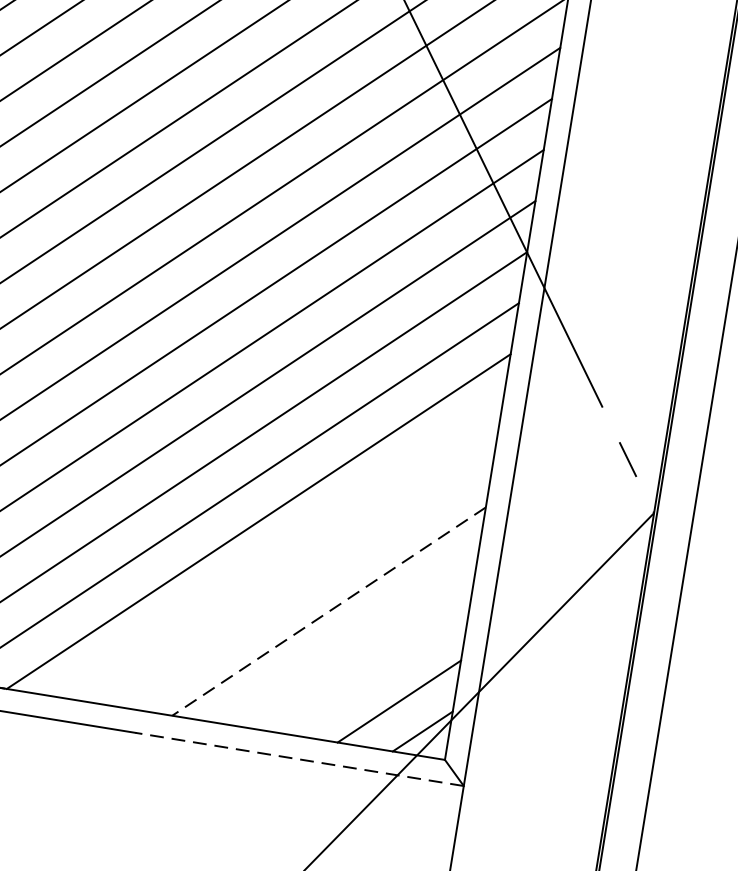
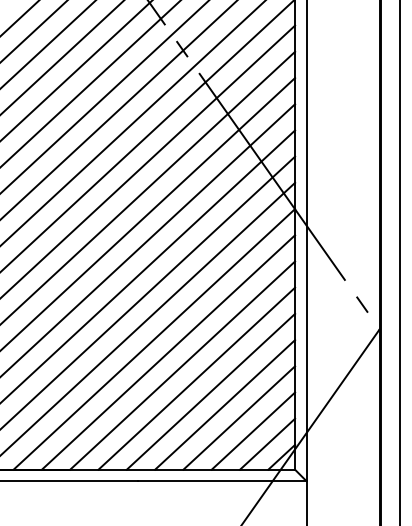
line: (281, 551) -> (196, 378), added
line: (304, 580) -> (210, 391), added
line: (327, 612) -> (224, 405), dashed -> solid
line: (353, 640) -> (239, 417), added
line: (376, 670) -> (253, 430), added
line: (297, 759) -> (221, 481), dashed -> solid

